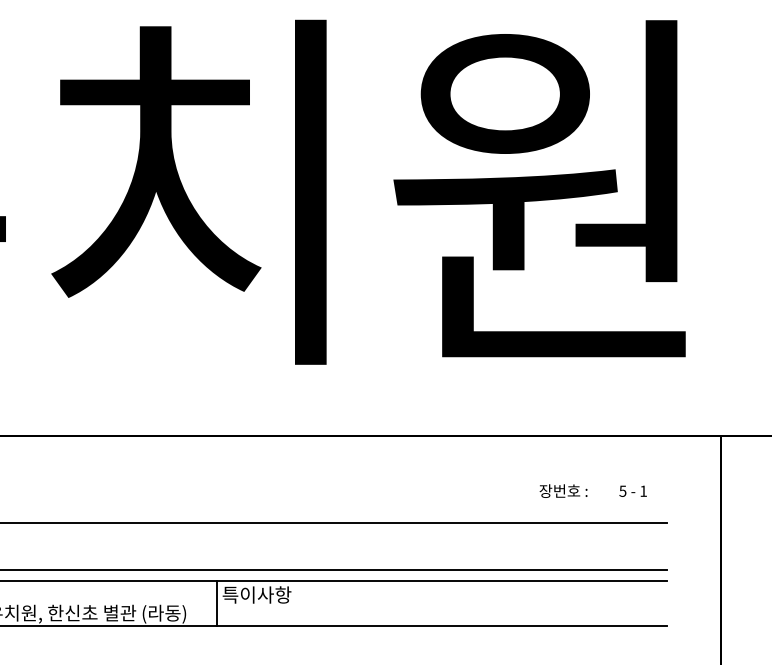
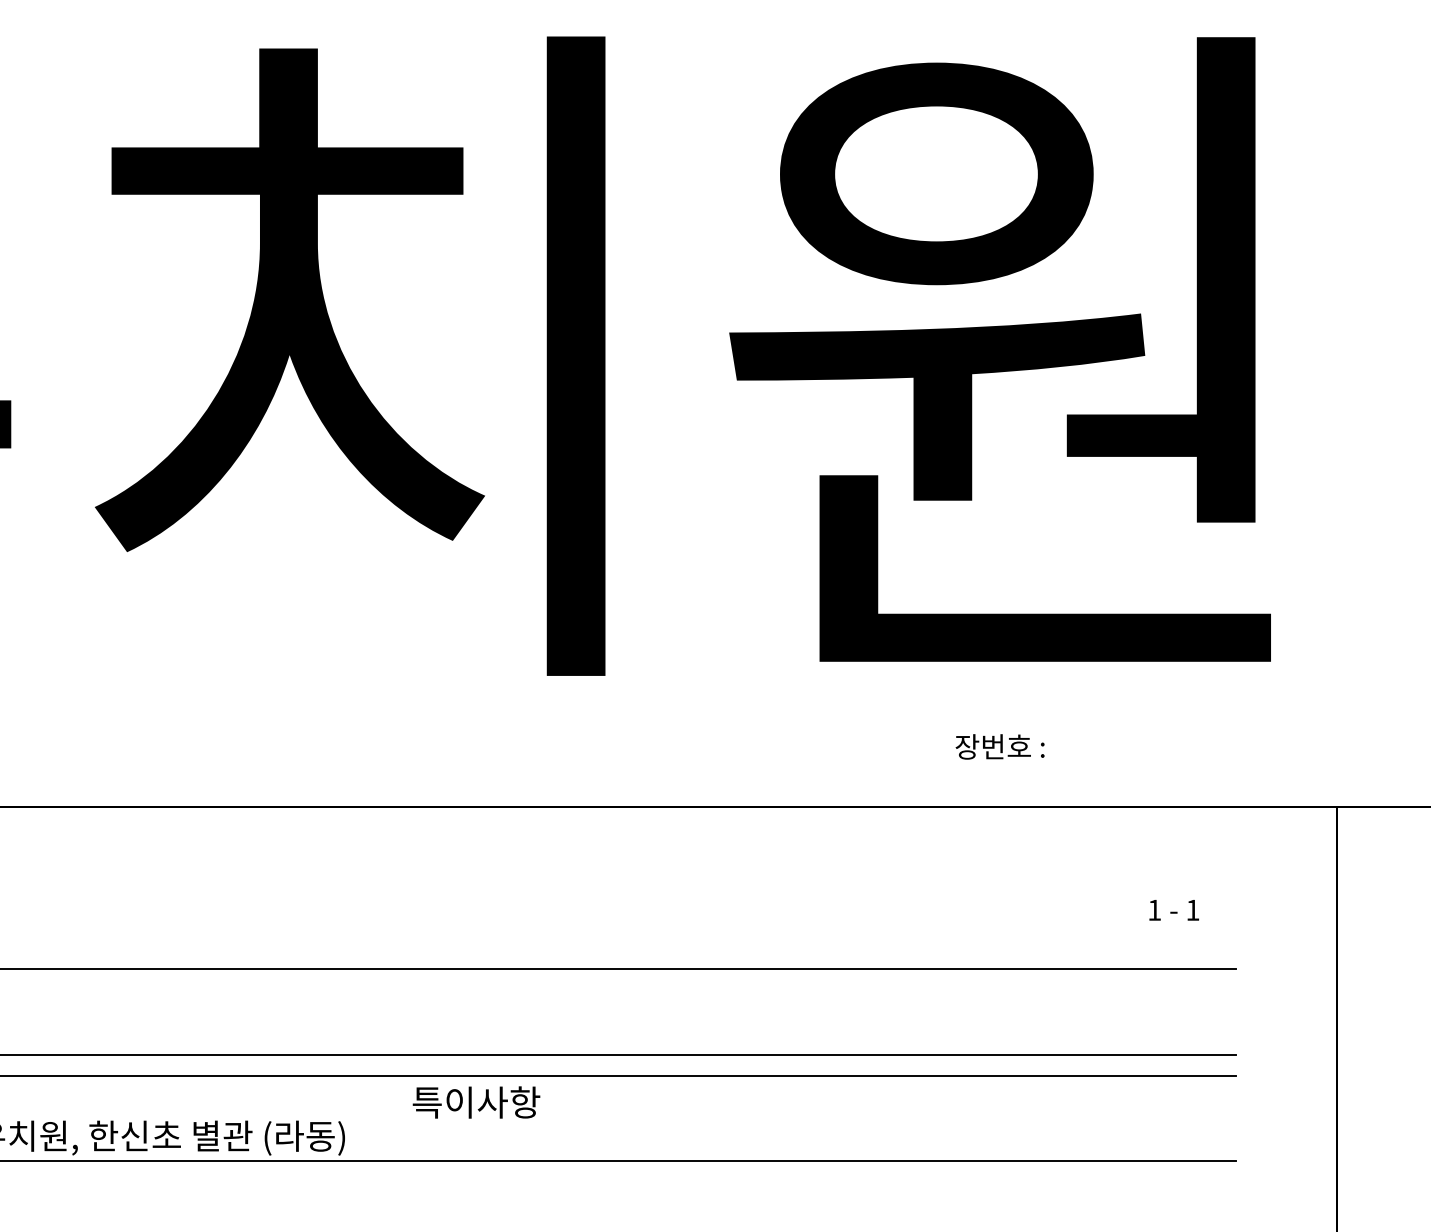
text: (563, 490) -> (999, 745), moved
text: (622, 490) -> (1153, 908), 5 -> 1
line: (216, 603) -> (401, 1118), removed

